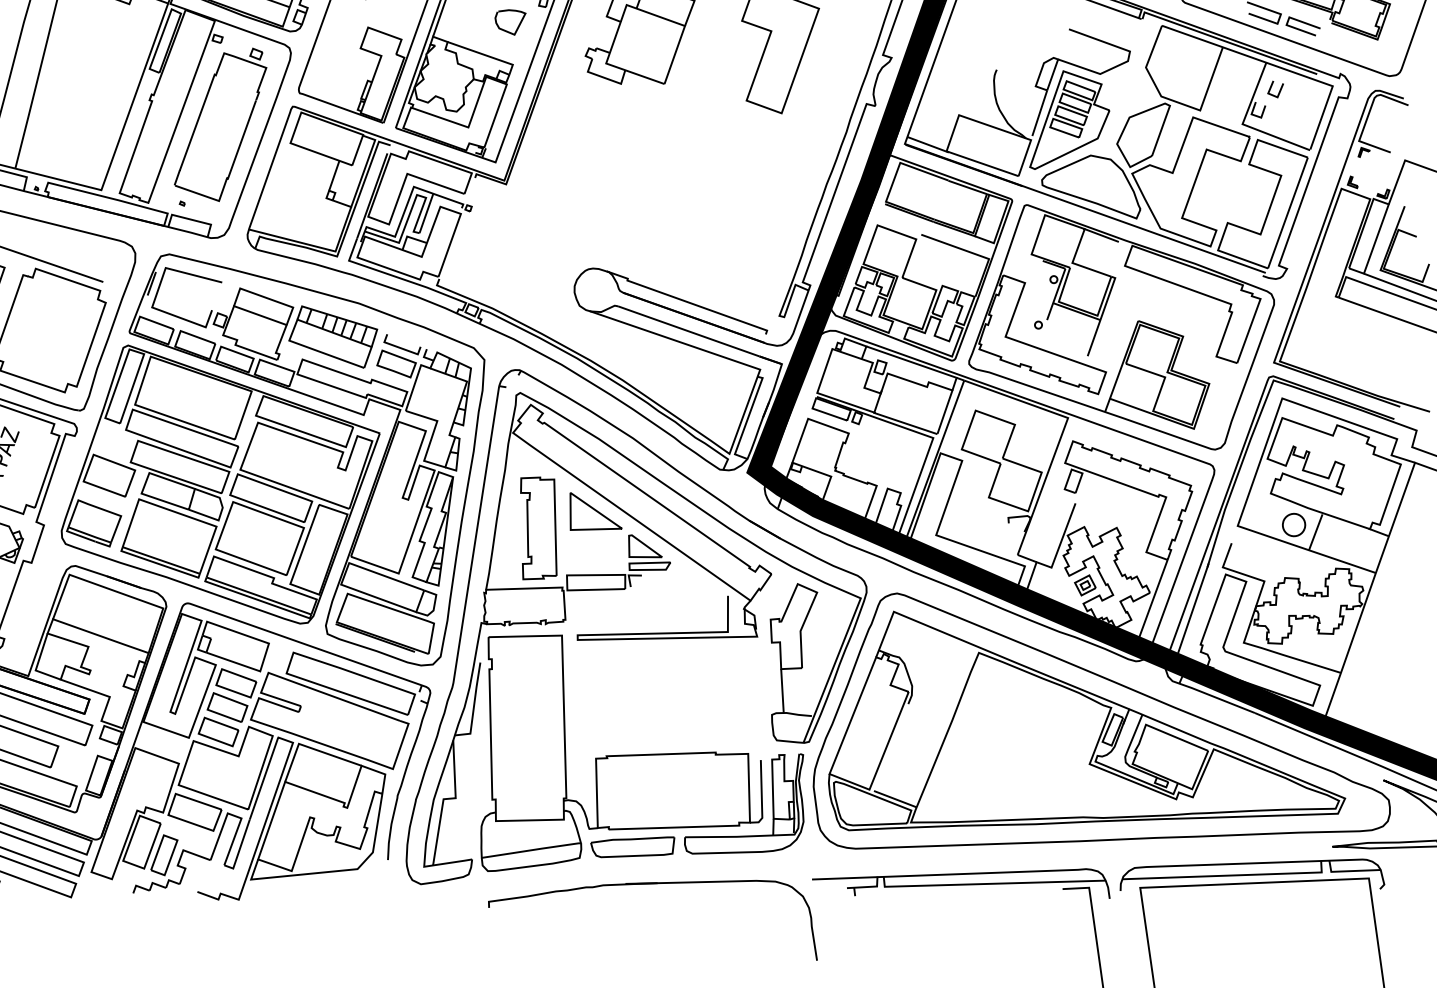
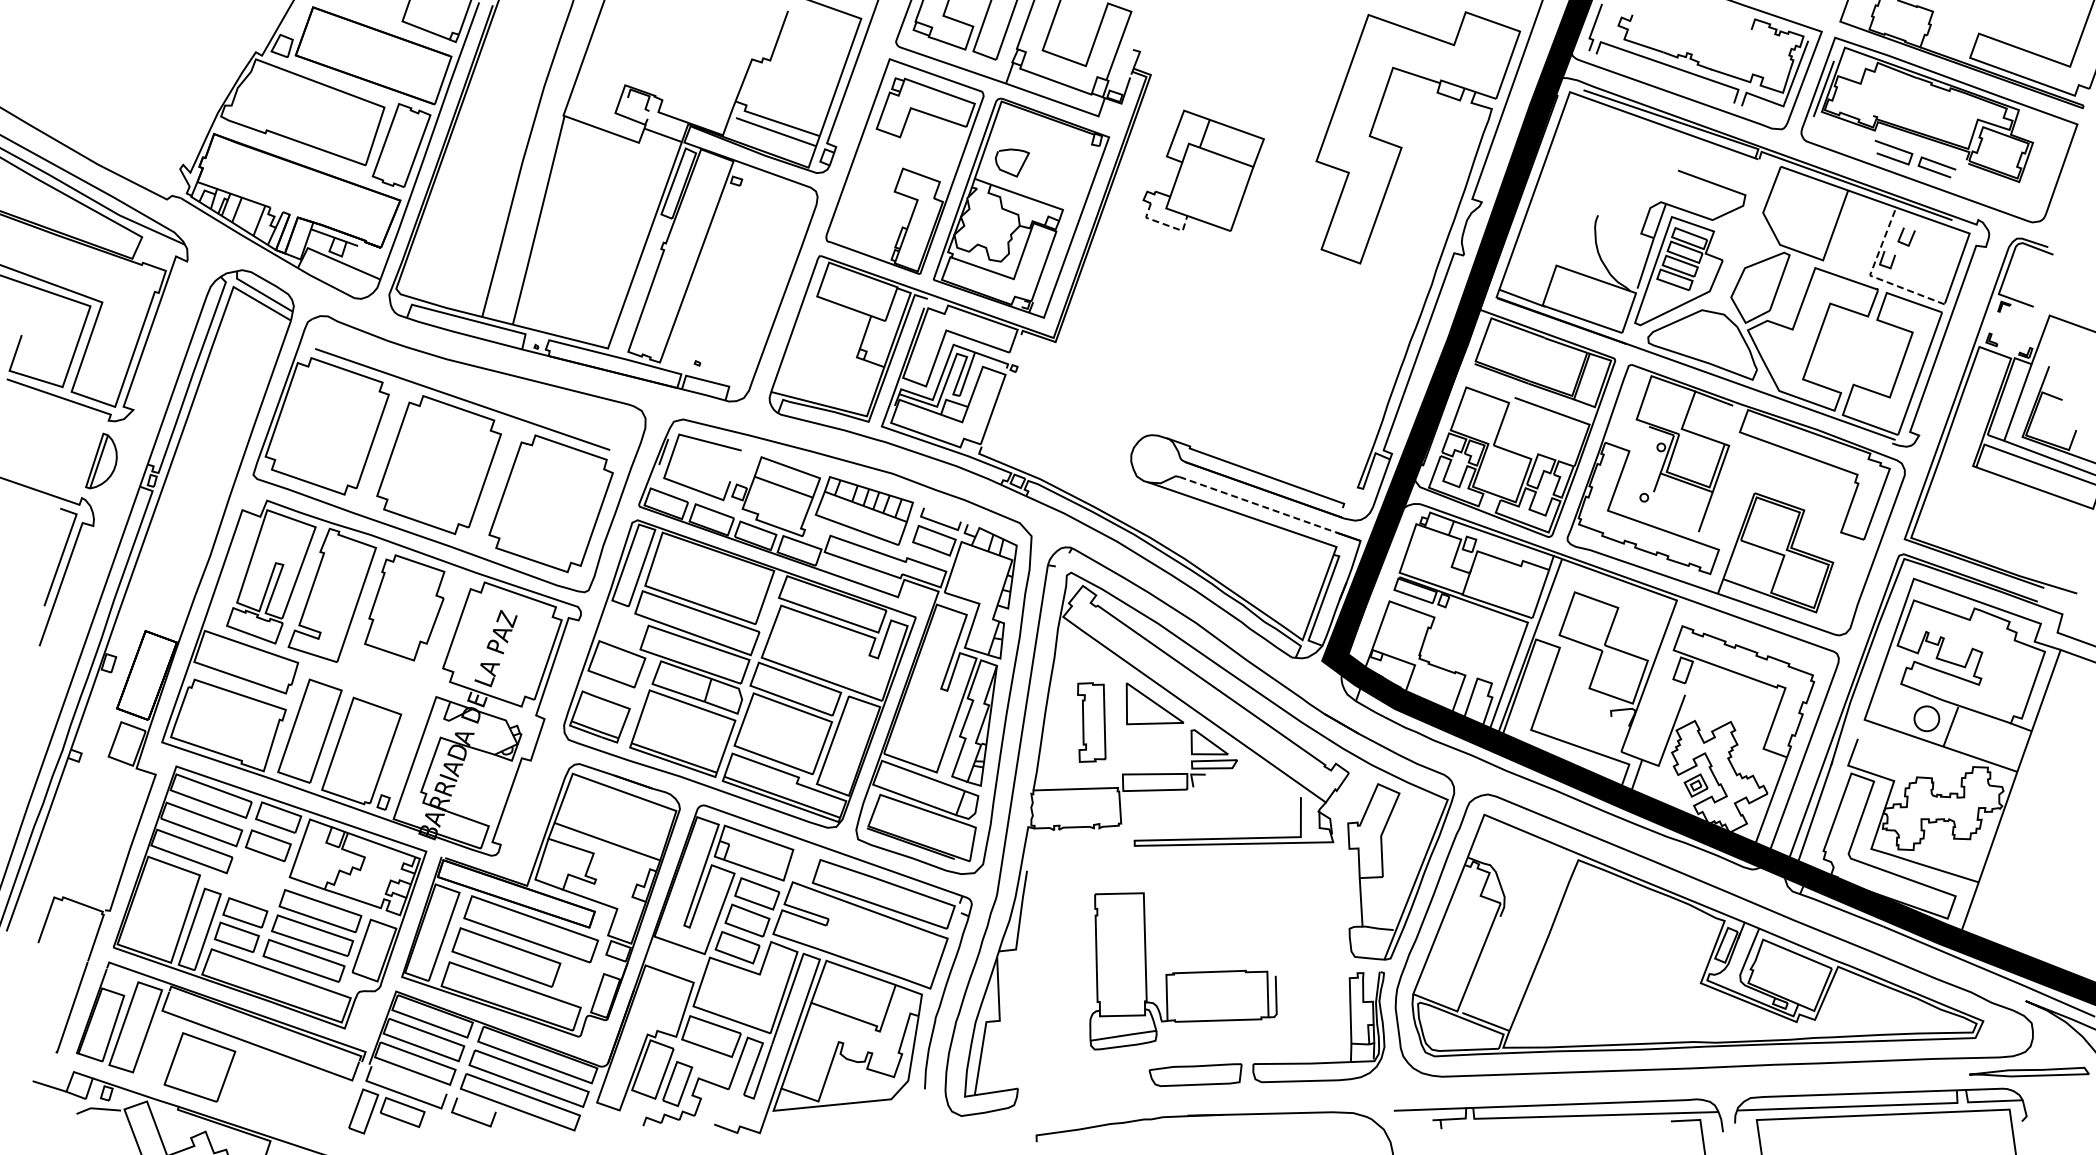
curve: (506, 30) -> (1007, 171), moved
line: (604, 78) -> (1164, 224), solid -> dashed
part: (220, 125) -> (739, 276), removed
line: (1244, 125) -> (1872, 276), solid -> dashed
line: (688, 331) -> (1257, 504), solid -> dashed
part: (538, 528) -> (1091, 722), size x0.7
part: (621, 753) -> (1183, 971), size x0.6

